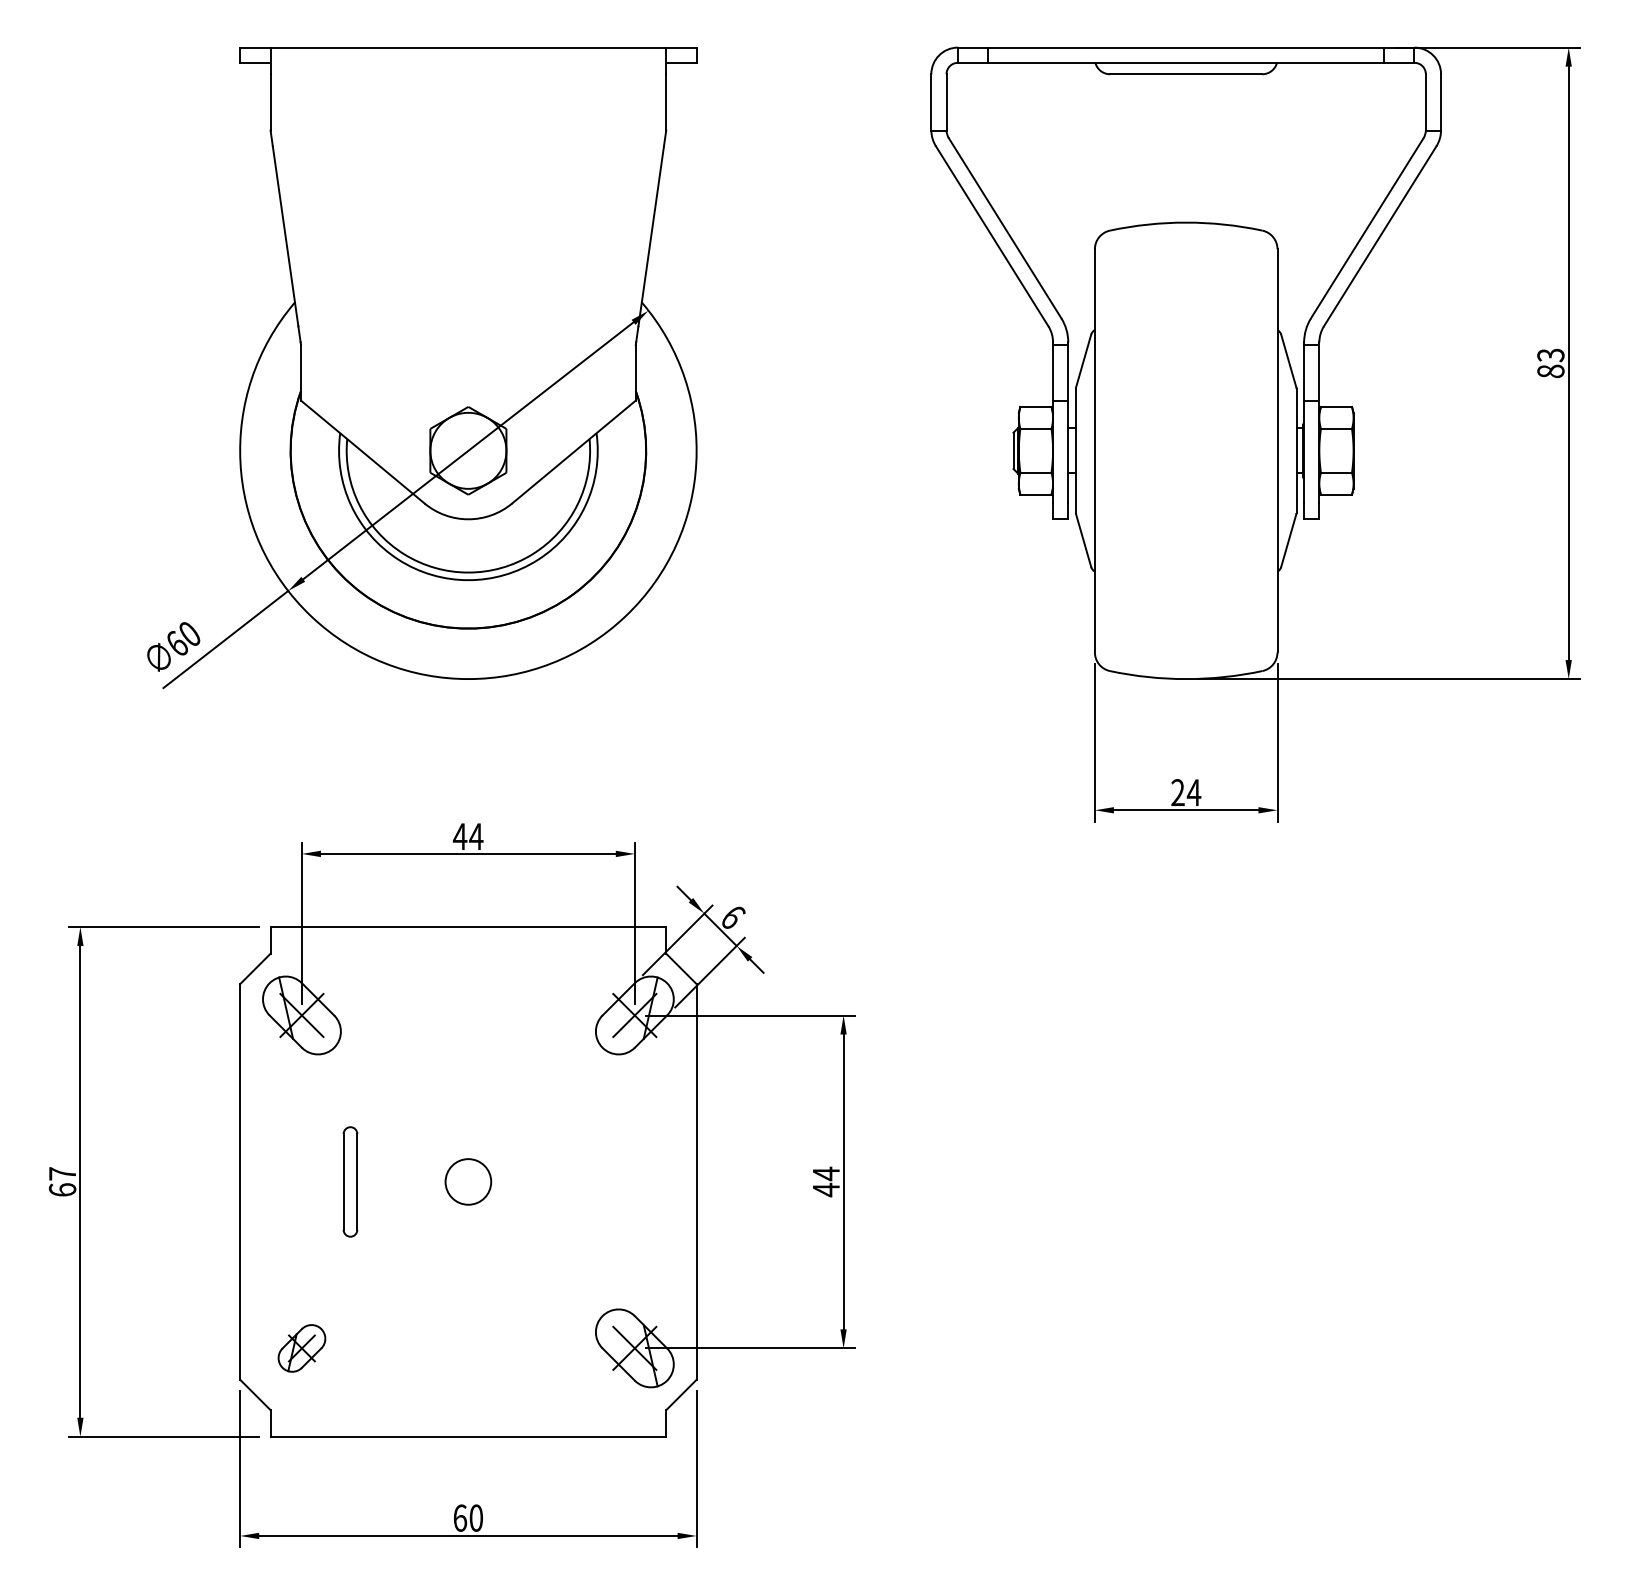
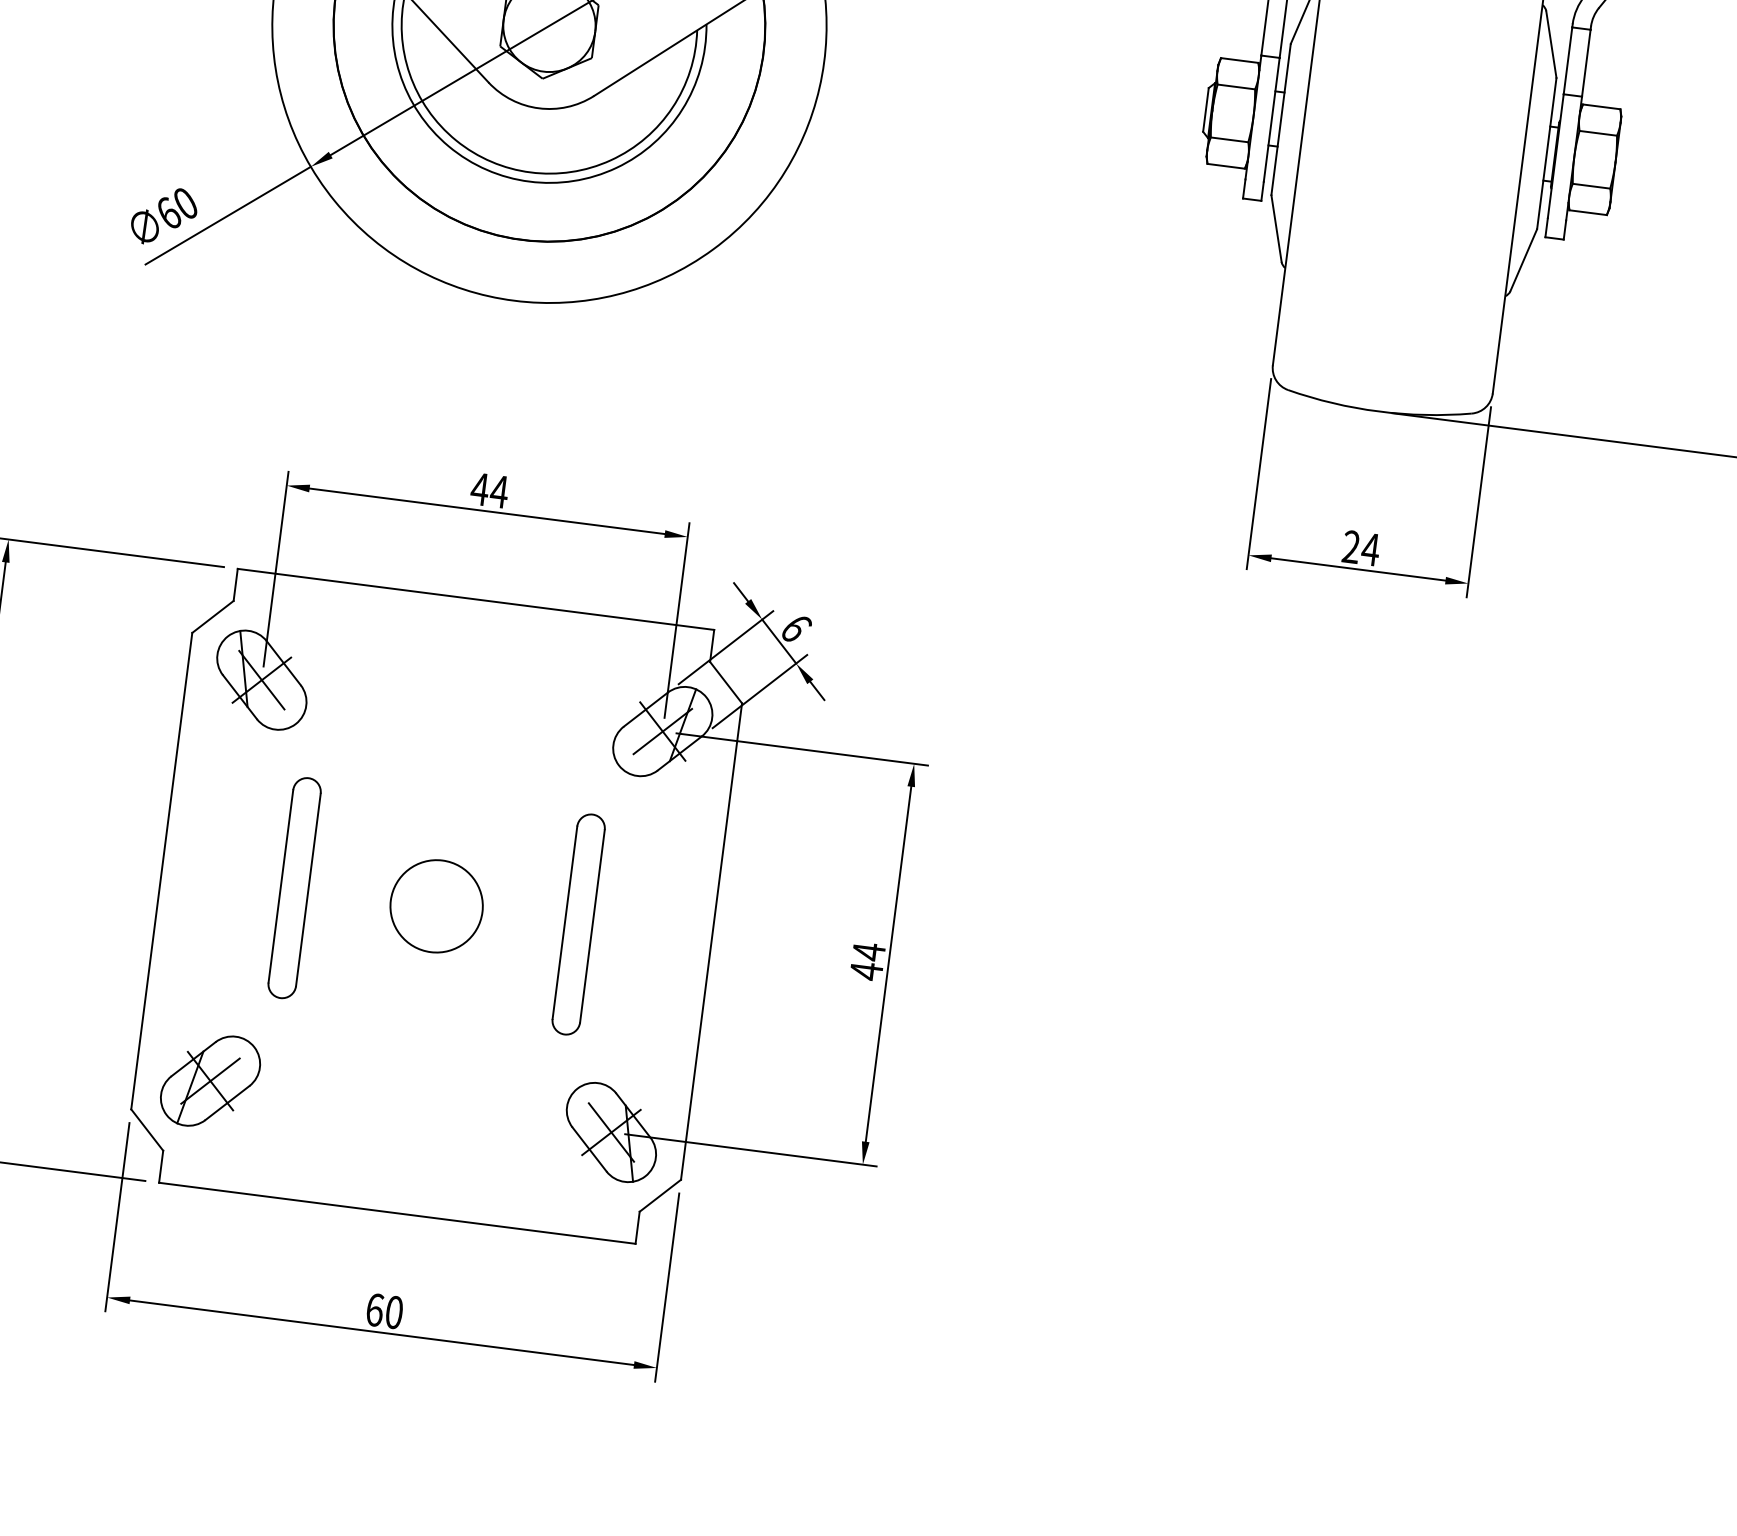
part: (350, 1181) -> (294, 887), size x1.67
circle: (468, 1181) -> (436, 905), size x1.67
part: (586, 1181) -> (578, 924), added
part: (301, 1348) -> (209, 1081), size x1.67

